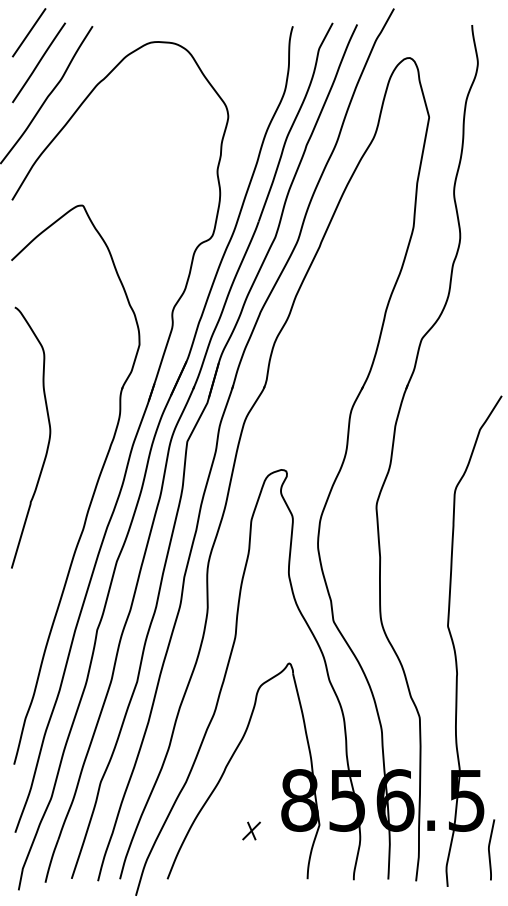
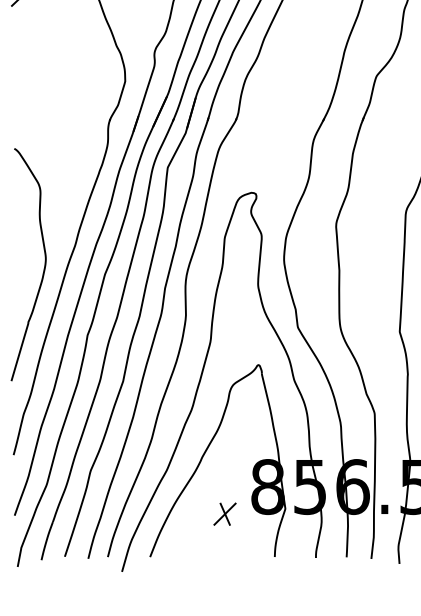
curve: (48, 438) -> (44, 265), moved
part: (251, 830) -> (224, 513), size x1.43

